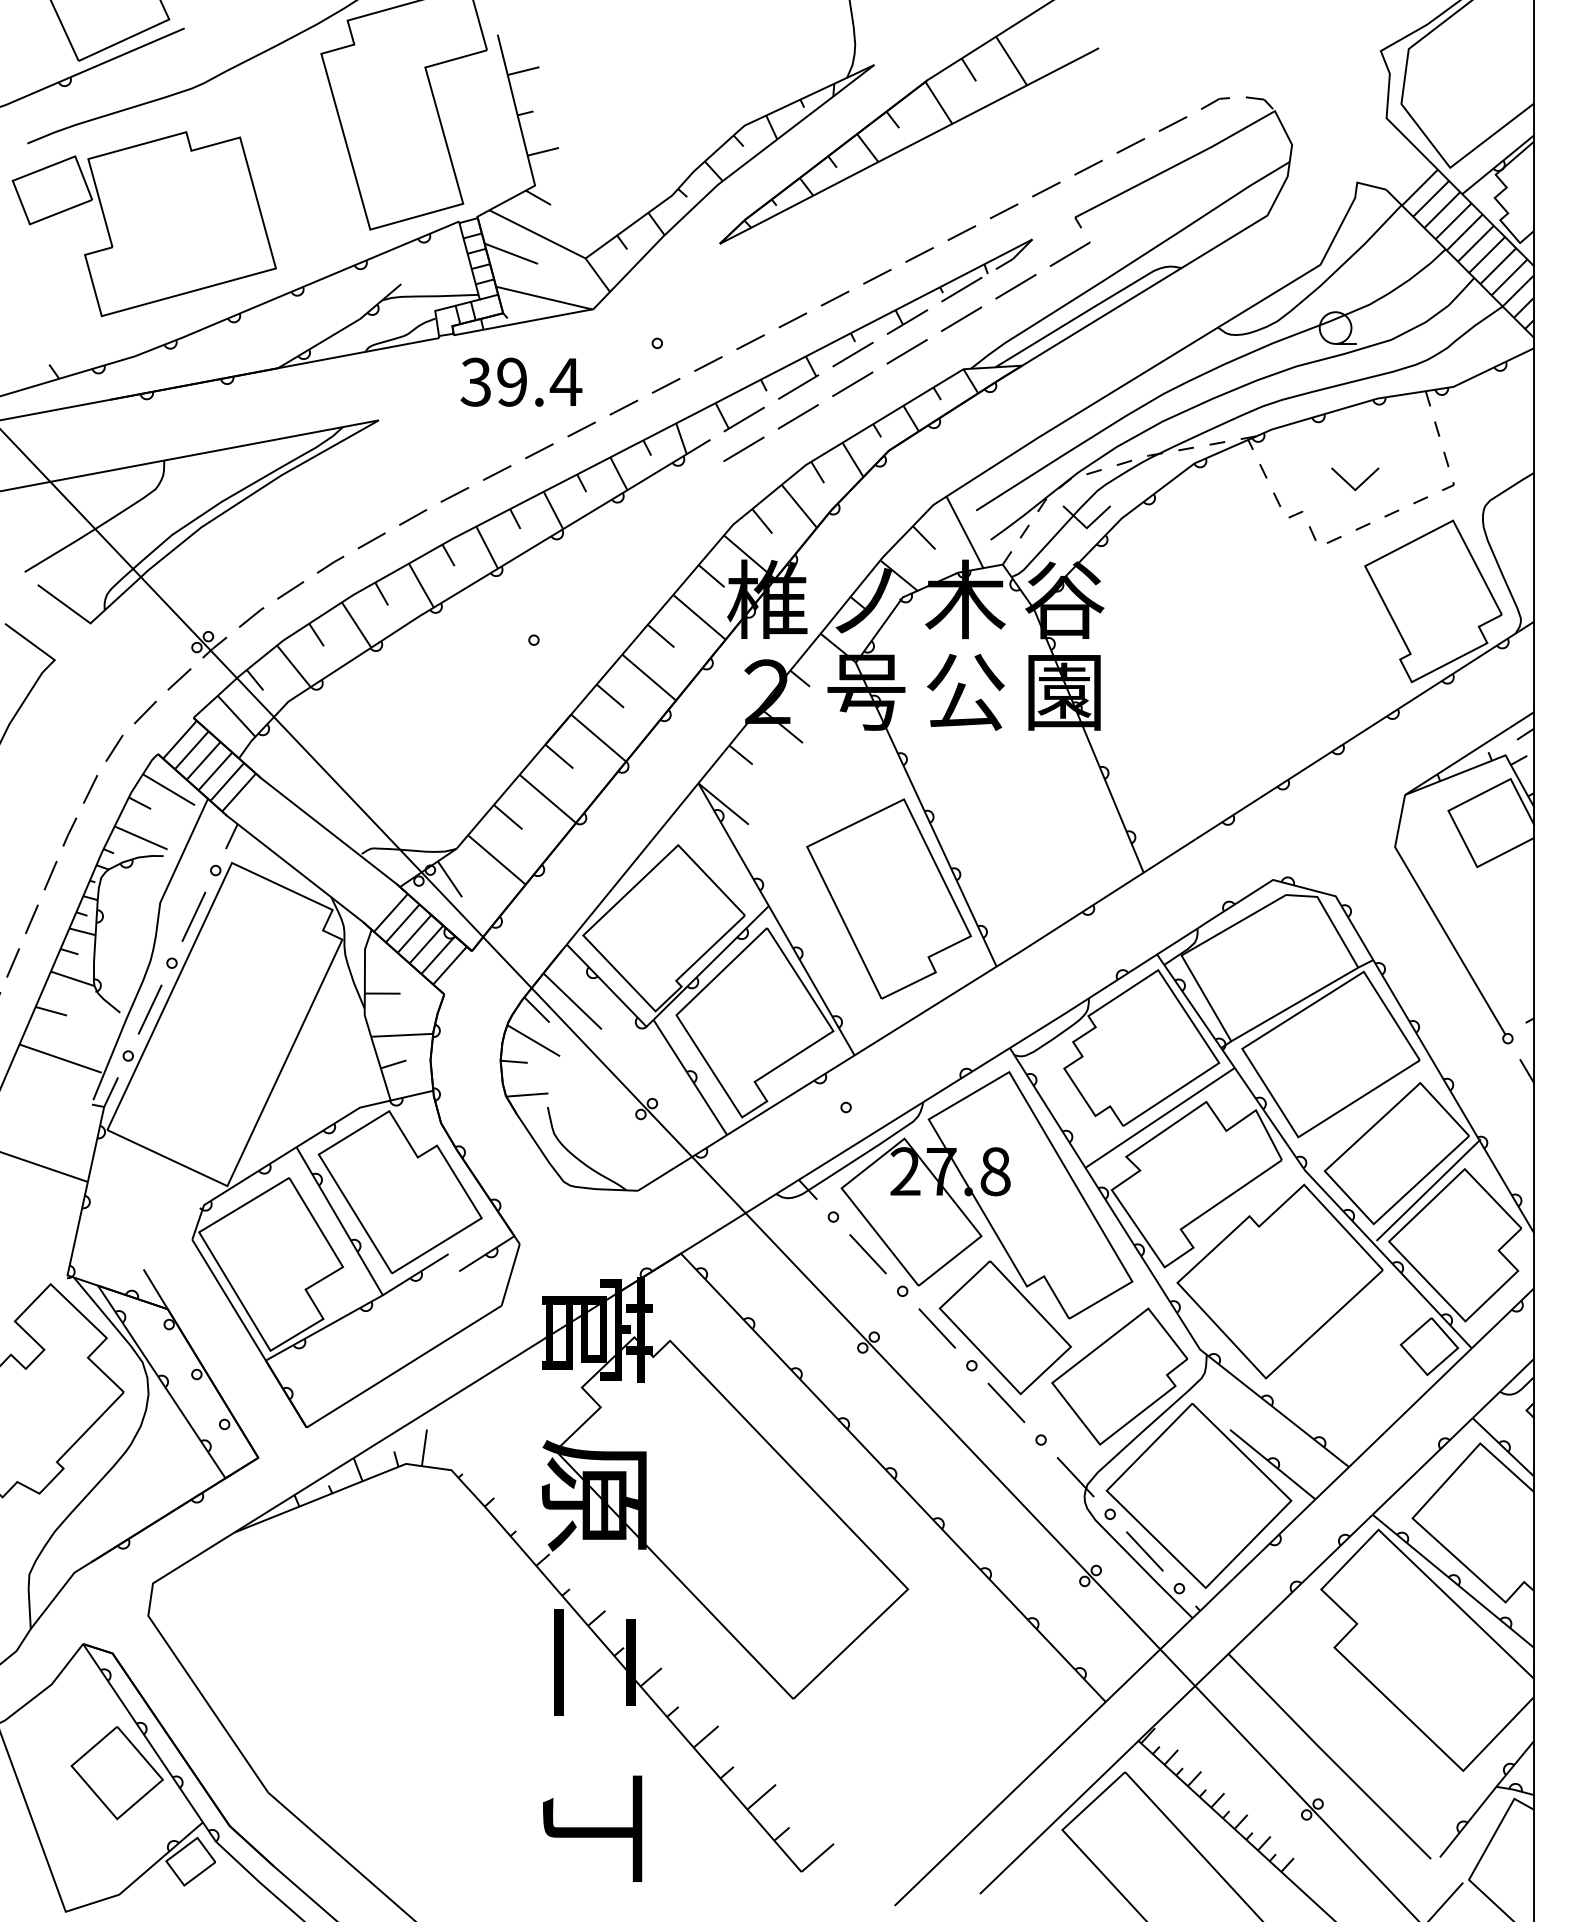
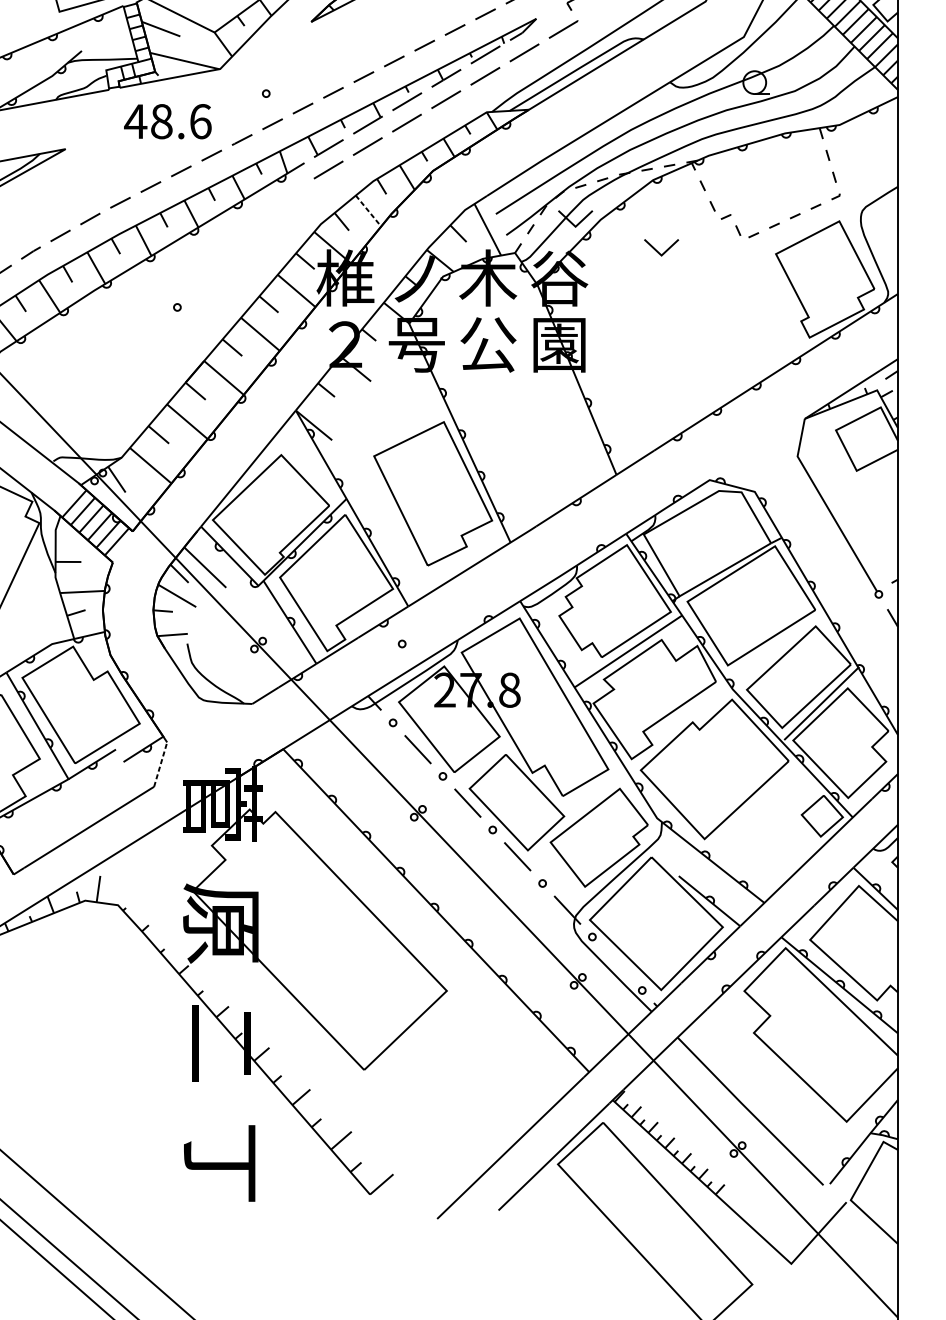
text: (520, 381) -> (167, 121), 39.4 -> 48.6
part: (1360, 483) -> (665, 250), moved
line: (799, 506) -> (368, 211), solid -> dashed
line: (510, 1274) -> (160, 764), solid -> dashed
line: (1144, 1551) -> (617, 963), removed

